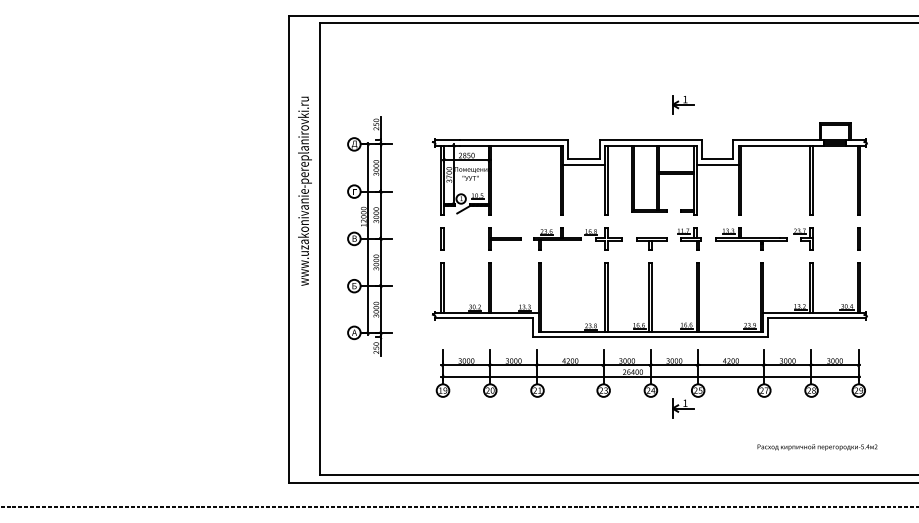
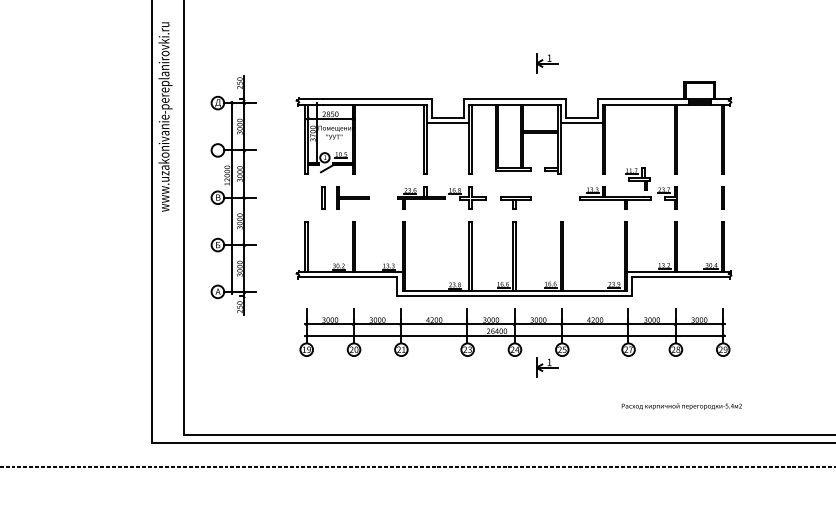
text: (304, 190) -> (164, 116), moved
line: (441, 238) -> (322, 197), moved
part: (504, 238) -> (352, 197), moved
part: (689, 238) -> (637, 178), moved

